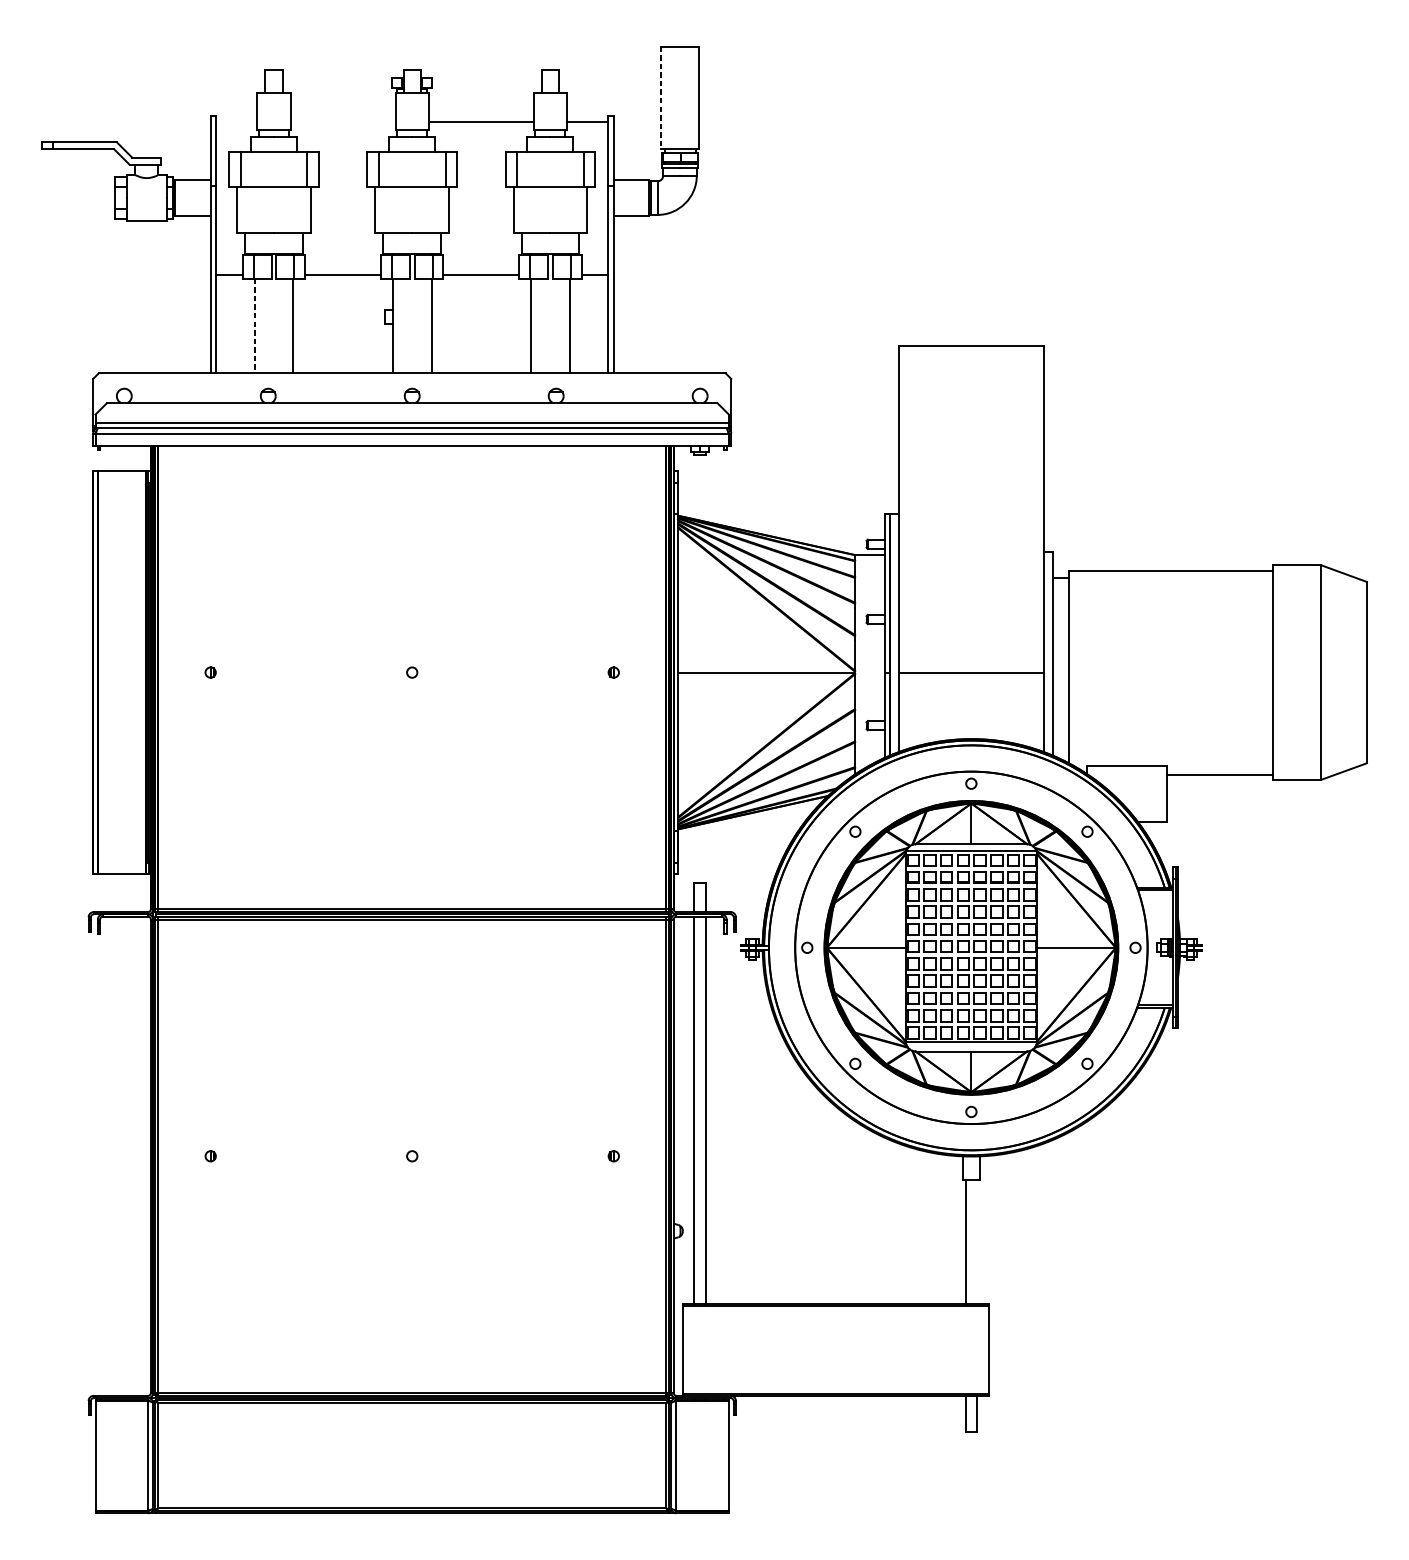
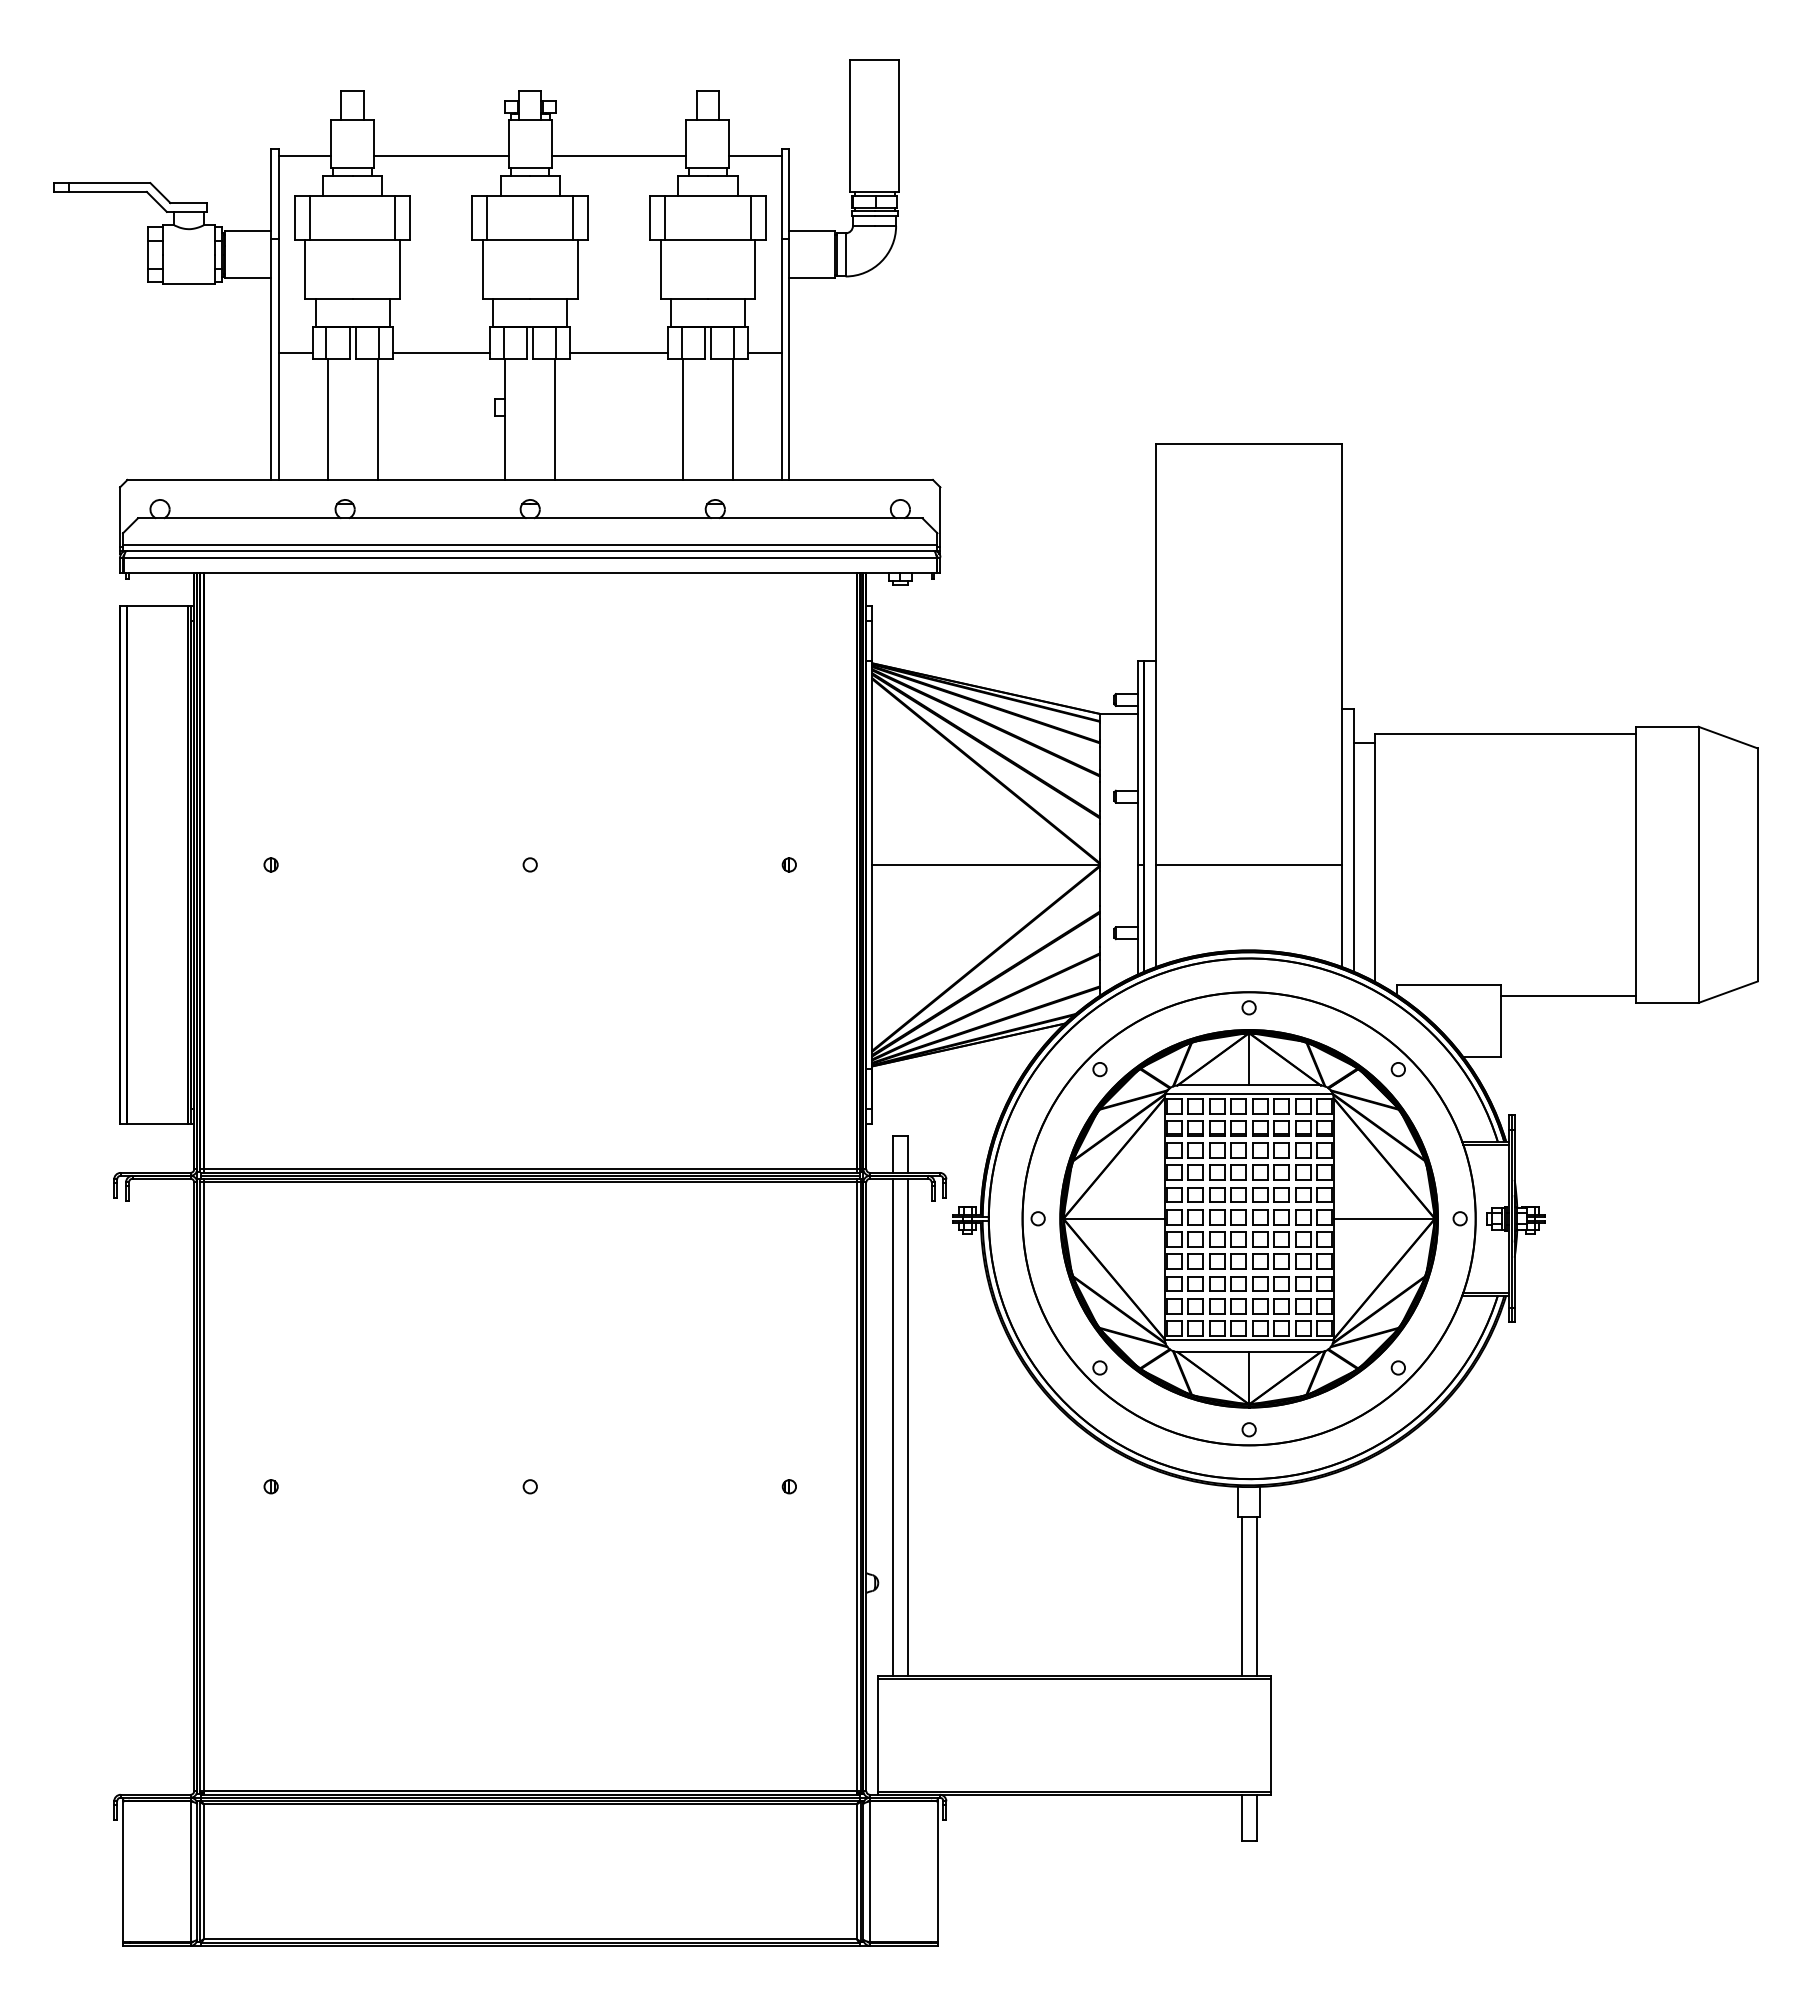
line: (661, 98) -> (850, 126), dashed -> solid
line: (236, 121) -> (304, 156), added
line: (343, 121) -> (441, 156), added
line: (254, 326) -> (327, 419), dashed -> solid
line: (977, 1241) -> (1256, 1596), added

